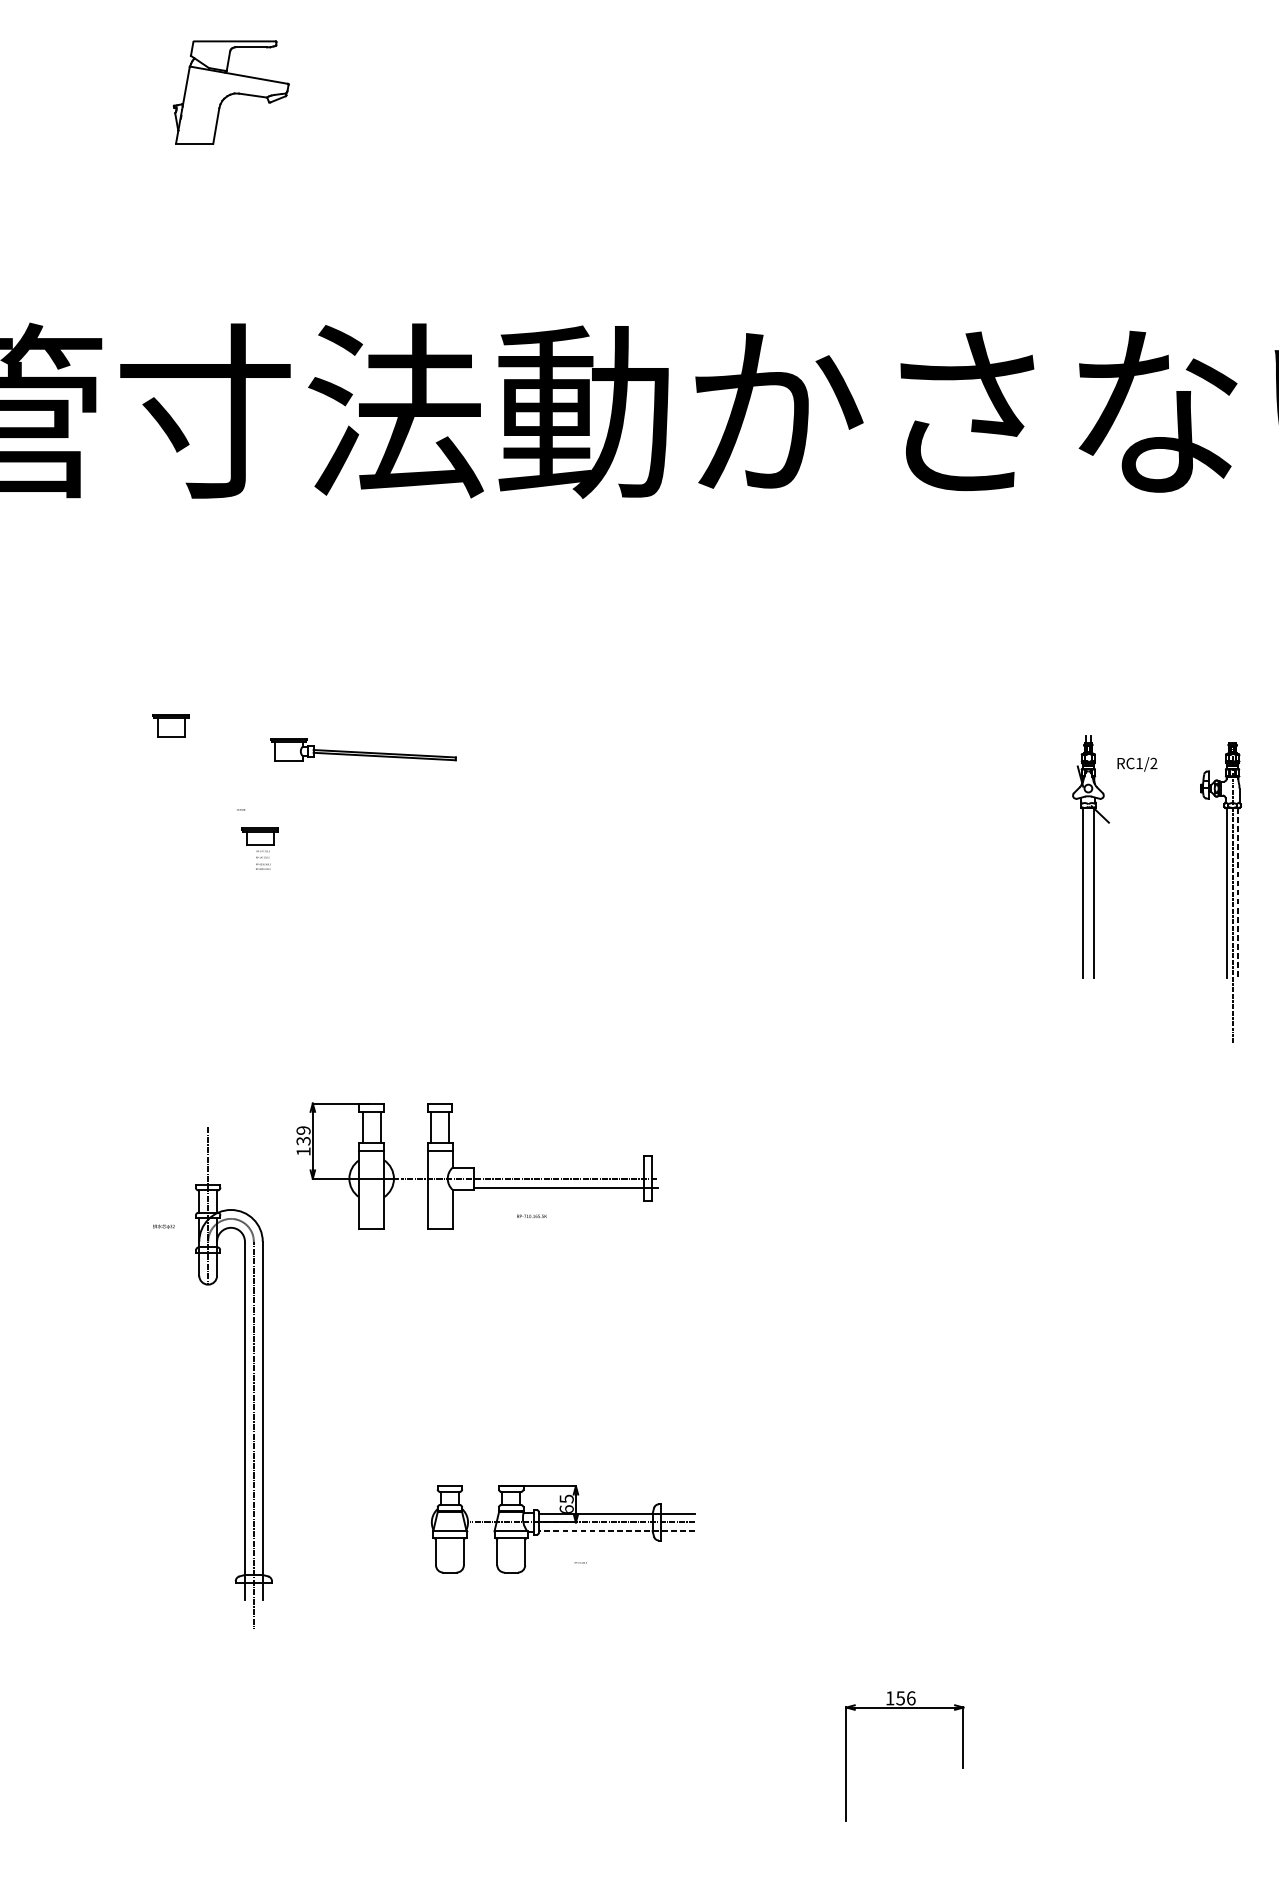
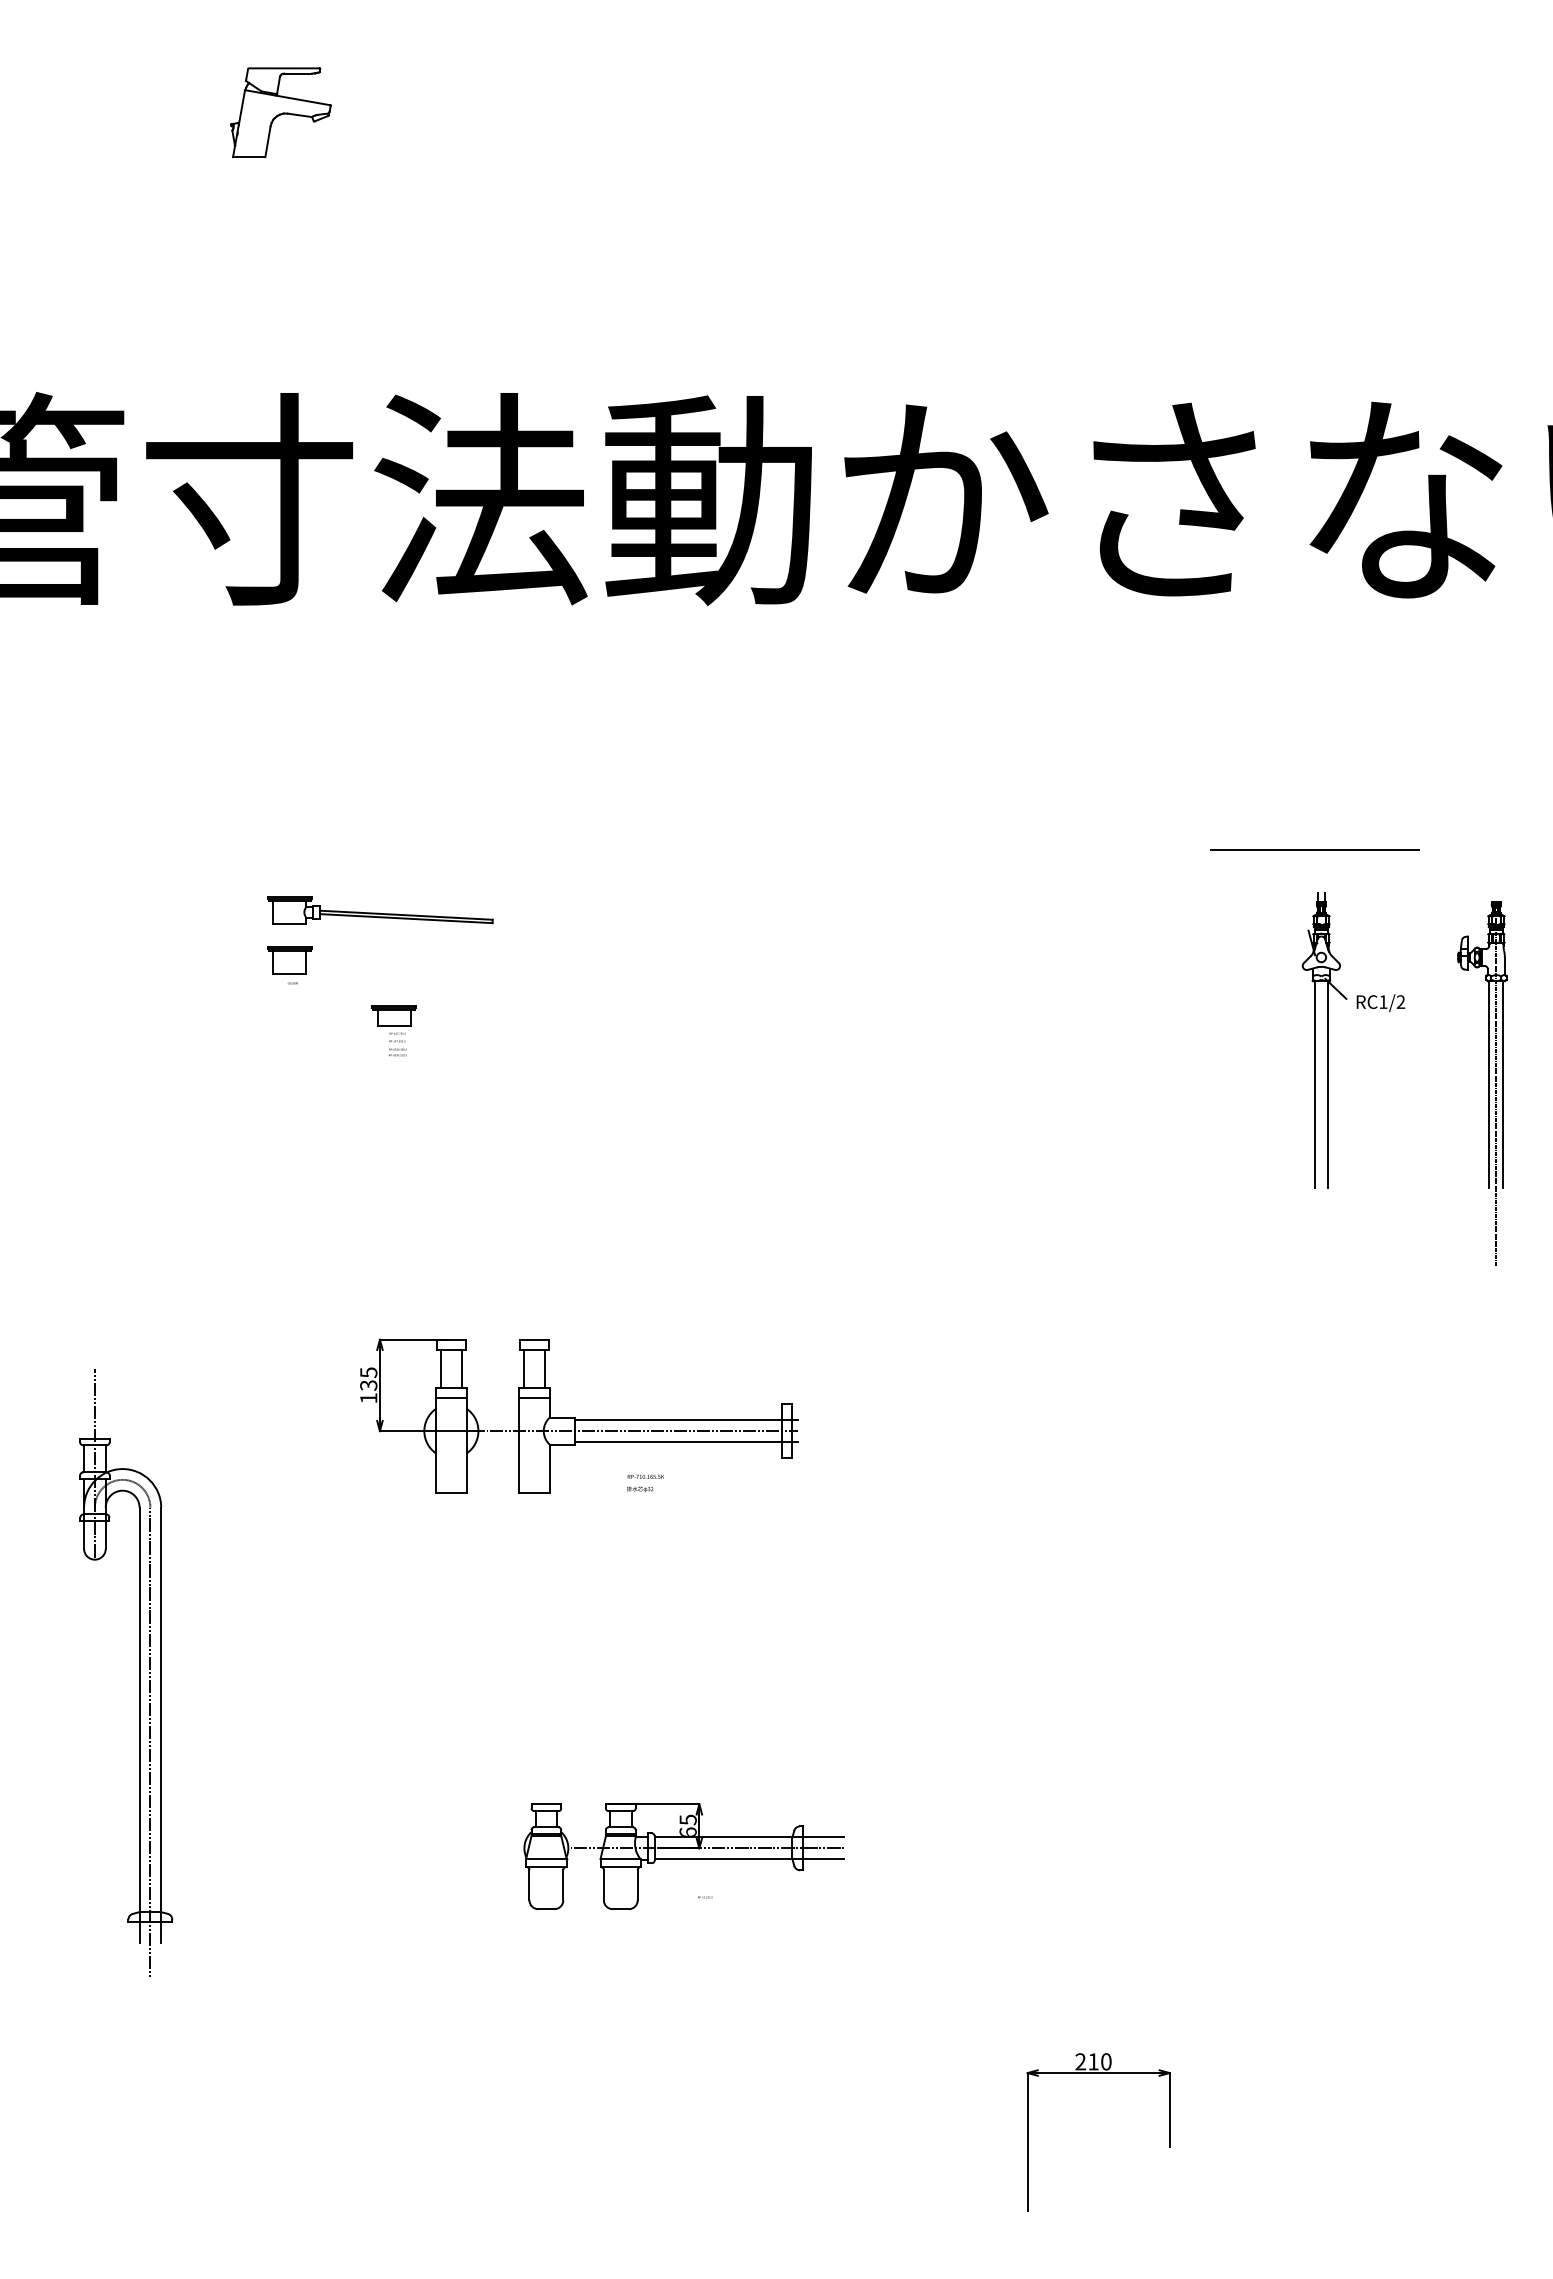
part: (230, 92) -> (280, 112), size x0.71
line: (1083, 700) -> (1315, 850), added
part: (170, 725) -> (289, 960), moved
part: (363, 749) -> (380, 910), moved
text: (1137, 764) -> (1380, 1003), moved
part: (259, 848) -> (393, 1030), moved
line: (1238, 893) -> (1503, 1084), dashed -> solid
text: (303, 1130) -> (368, 1372), 139 -> 135
line: (565, 1169) -> (686, 1420), added
text: (164, 1226) -> (640, 1489), moved
part: (244, 1377) -> (139, 1672), moved
line: (617, 1531) -> (749, 1859), dashed -> solid
text: (900, 1698) -> (1093, 2061), 156 -> 210

